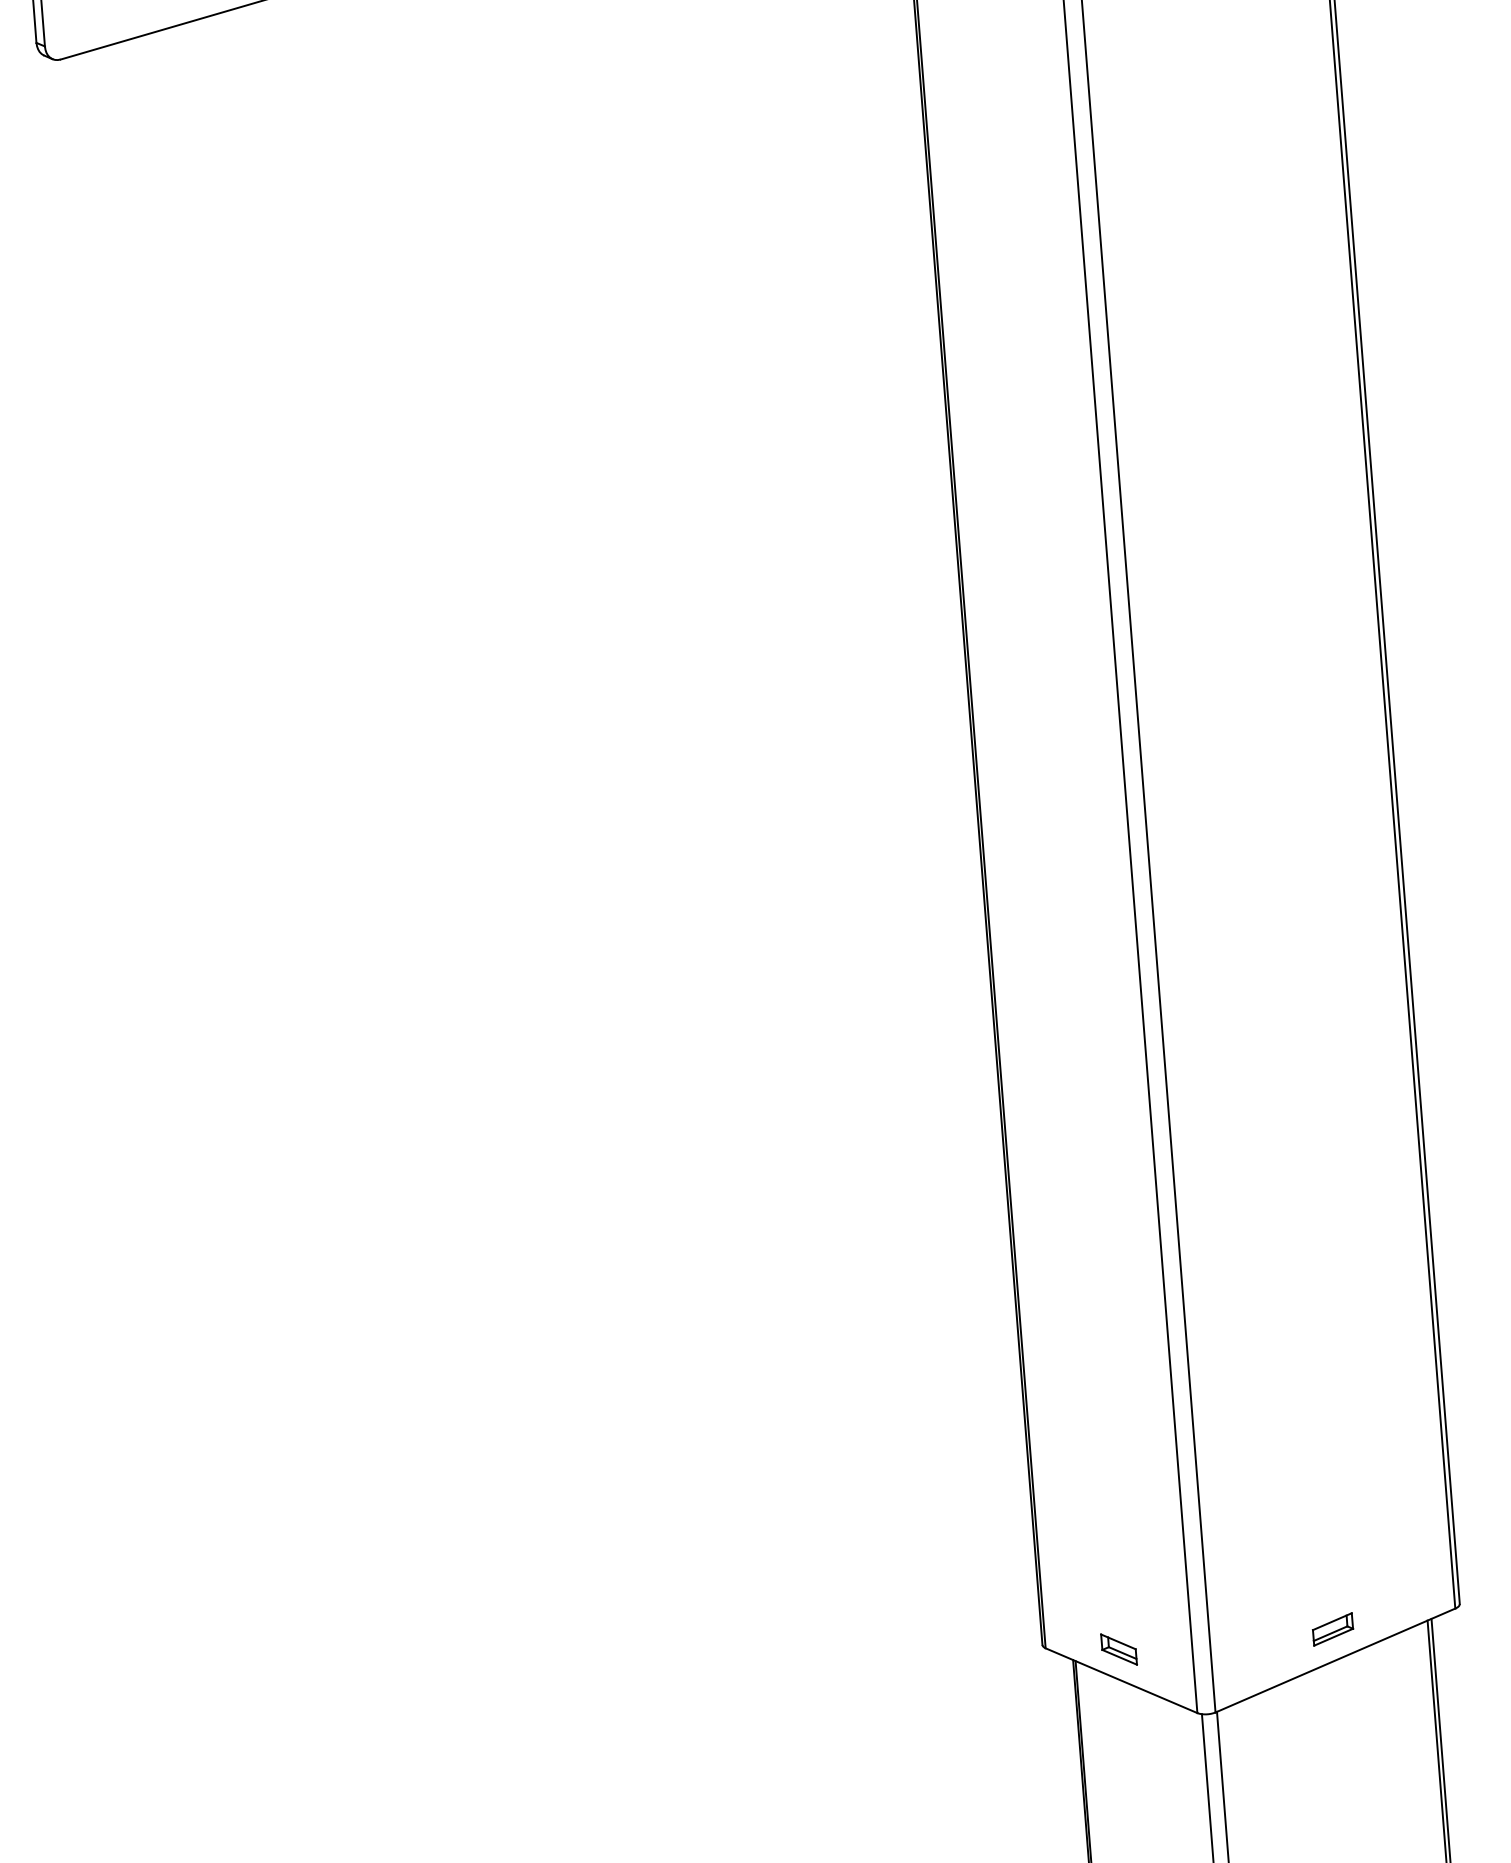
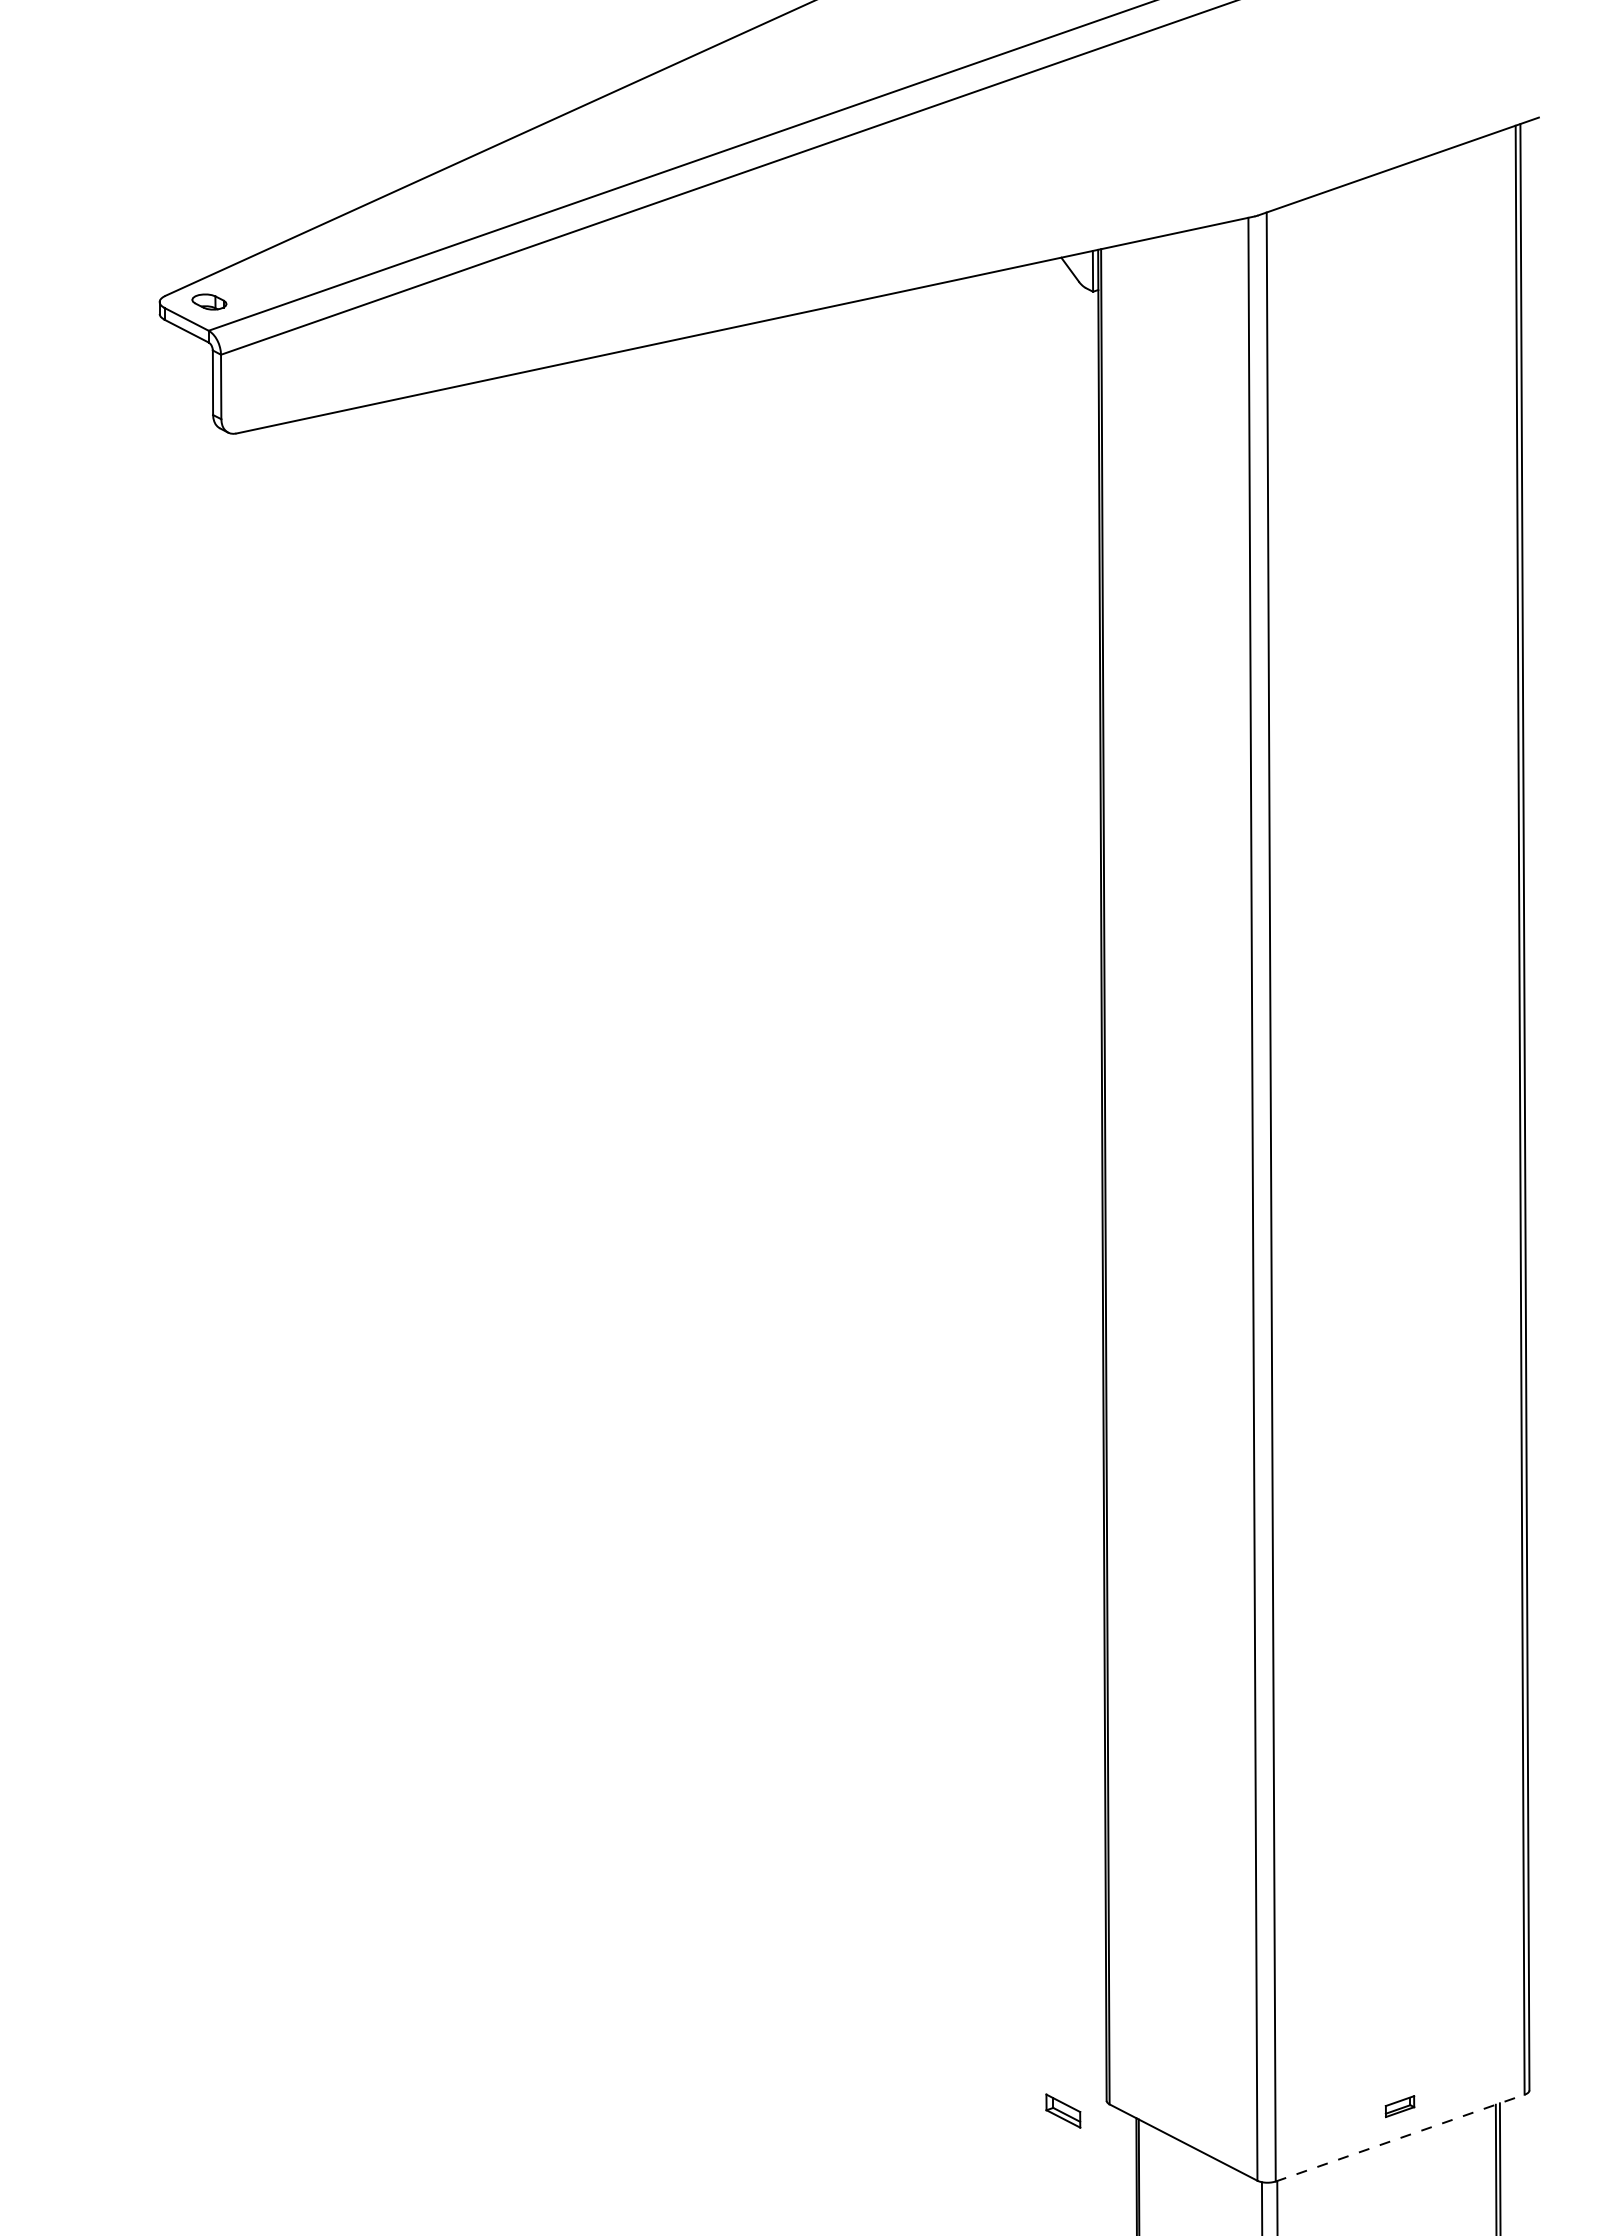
part: (1332, 1629) -> (1399, 2106), size x0.7
part: (1119, 1648) -> (1063, 2110), moved
line: (1335, 1660) -> (1400, 2138), solid -> dashed

